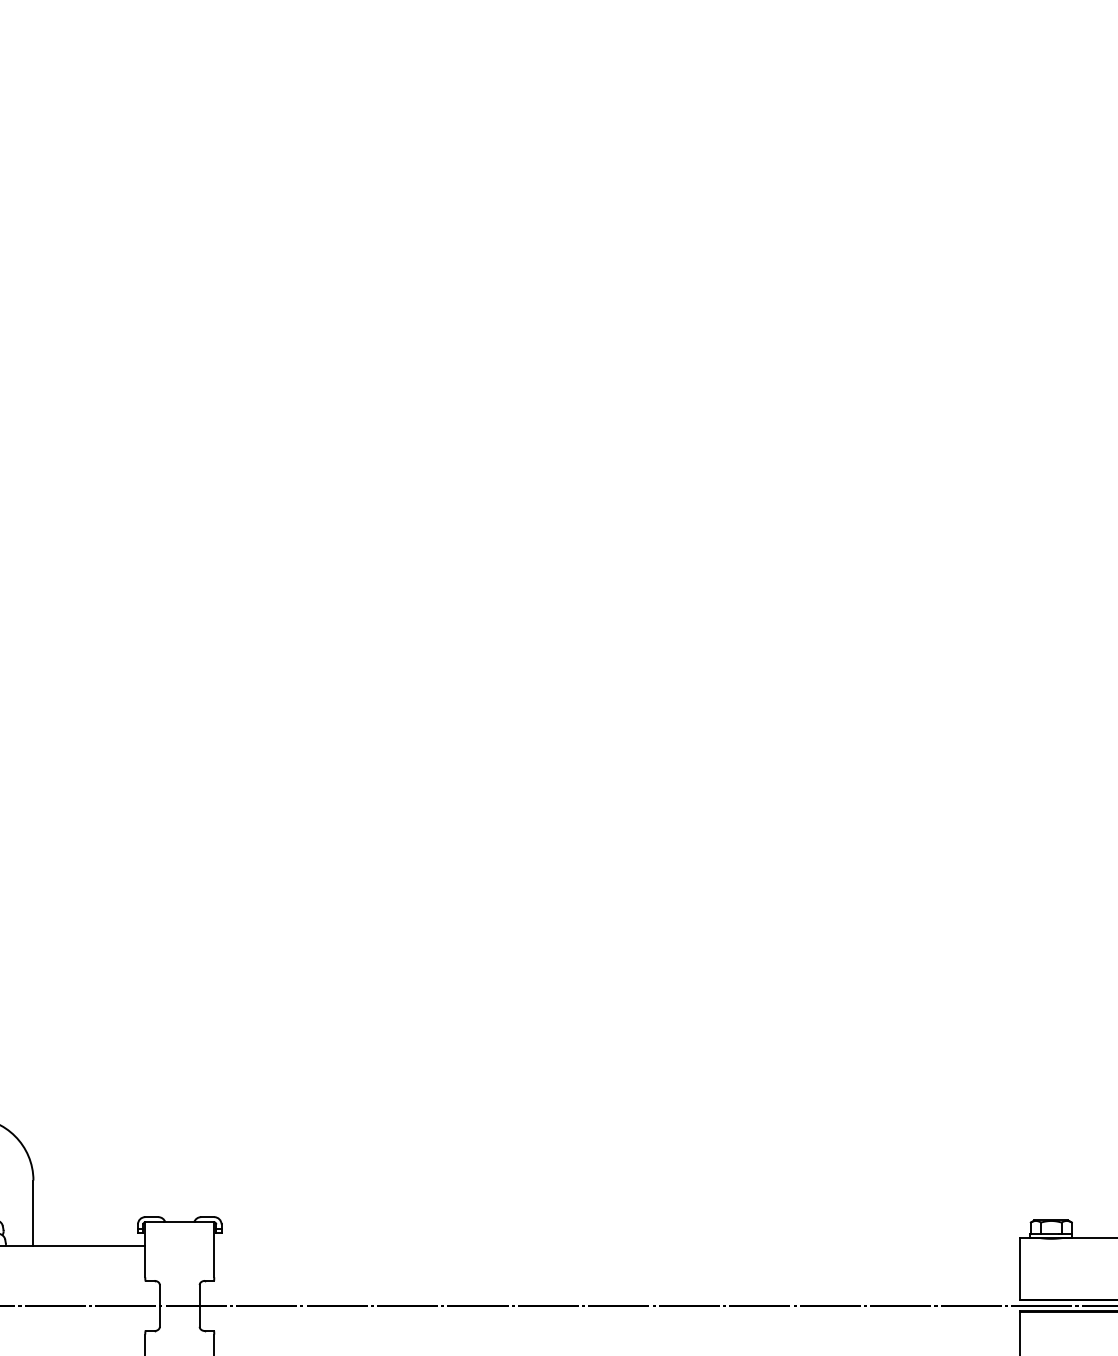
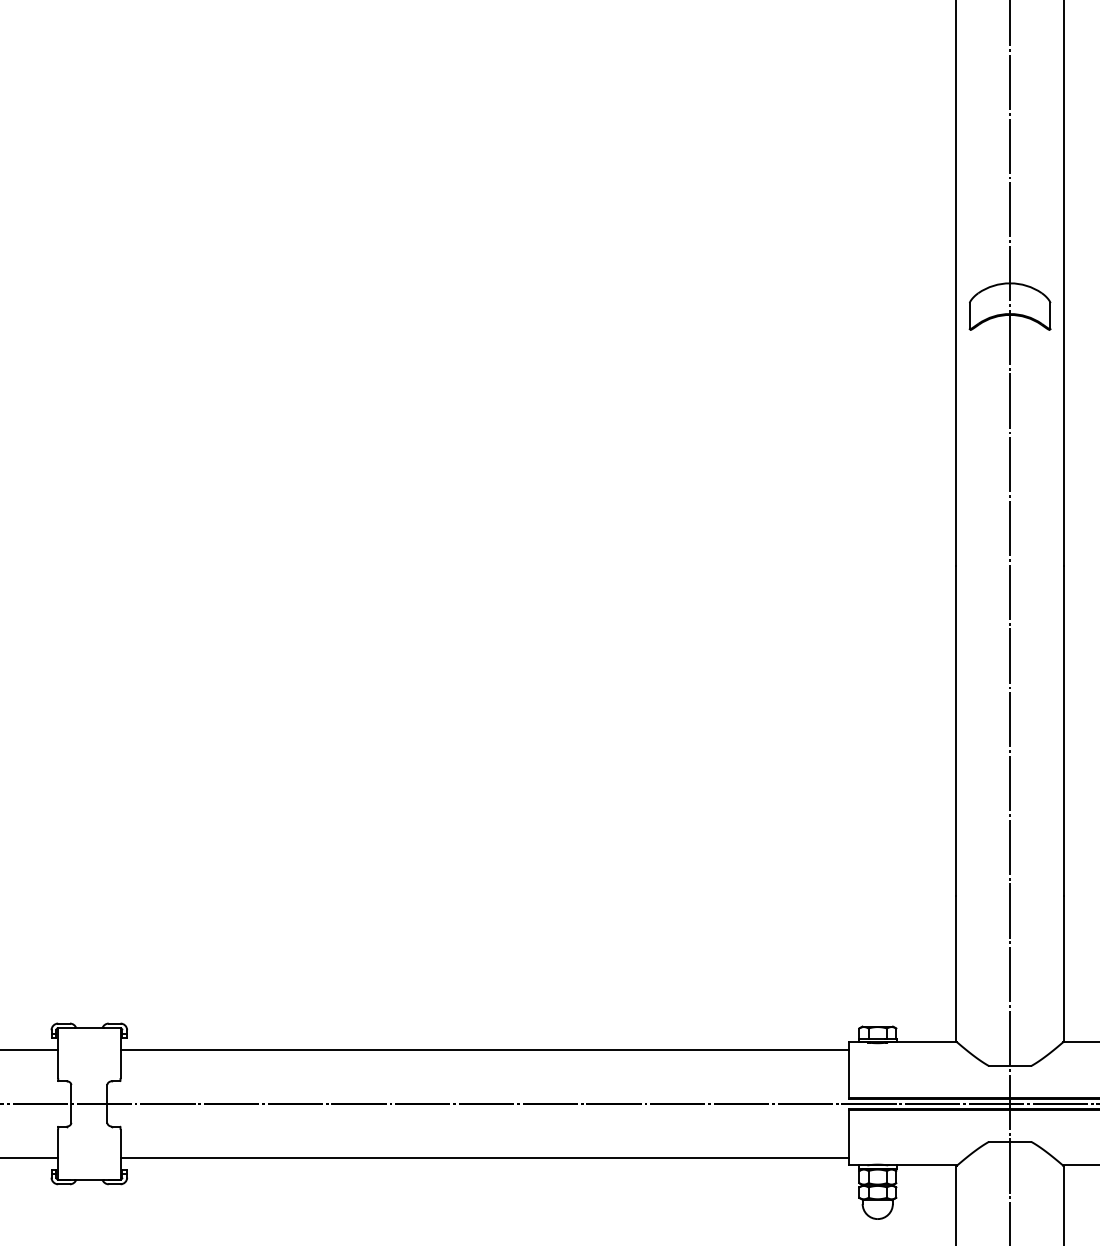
line: (616, 1246) -> (484, 1050), added

